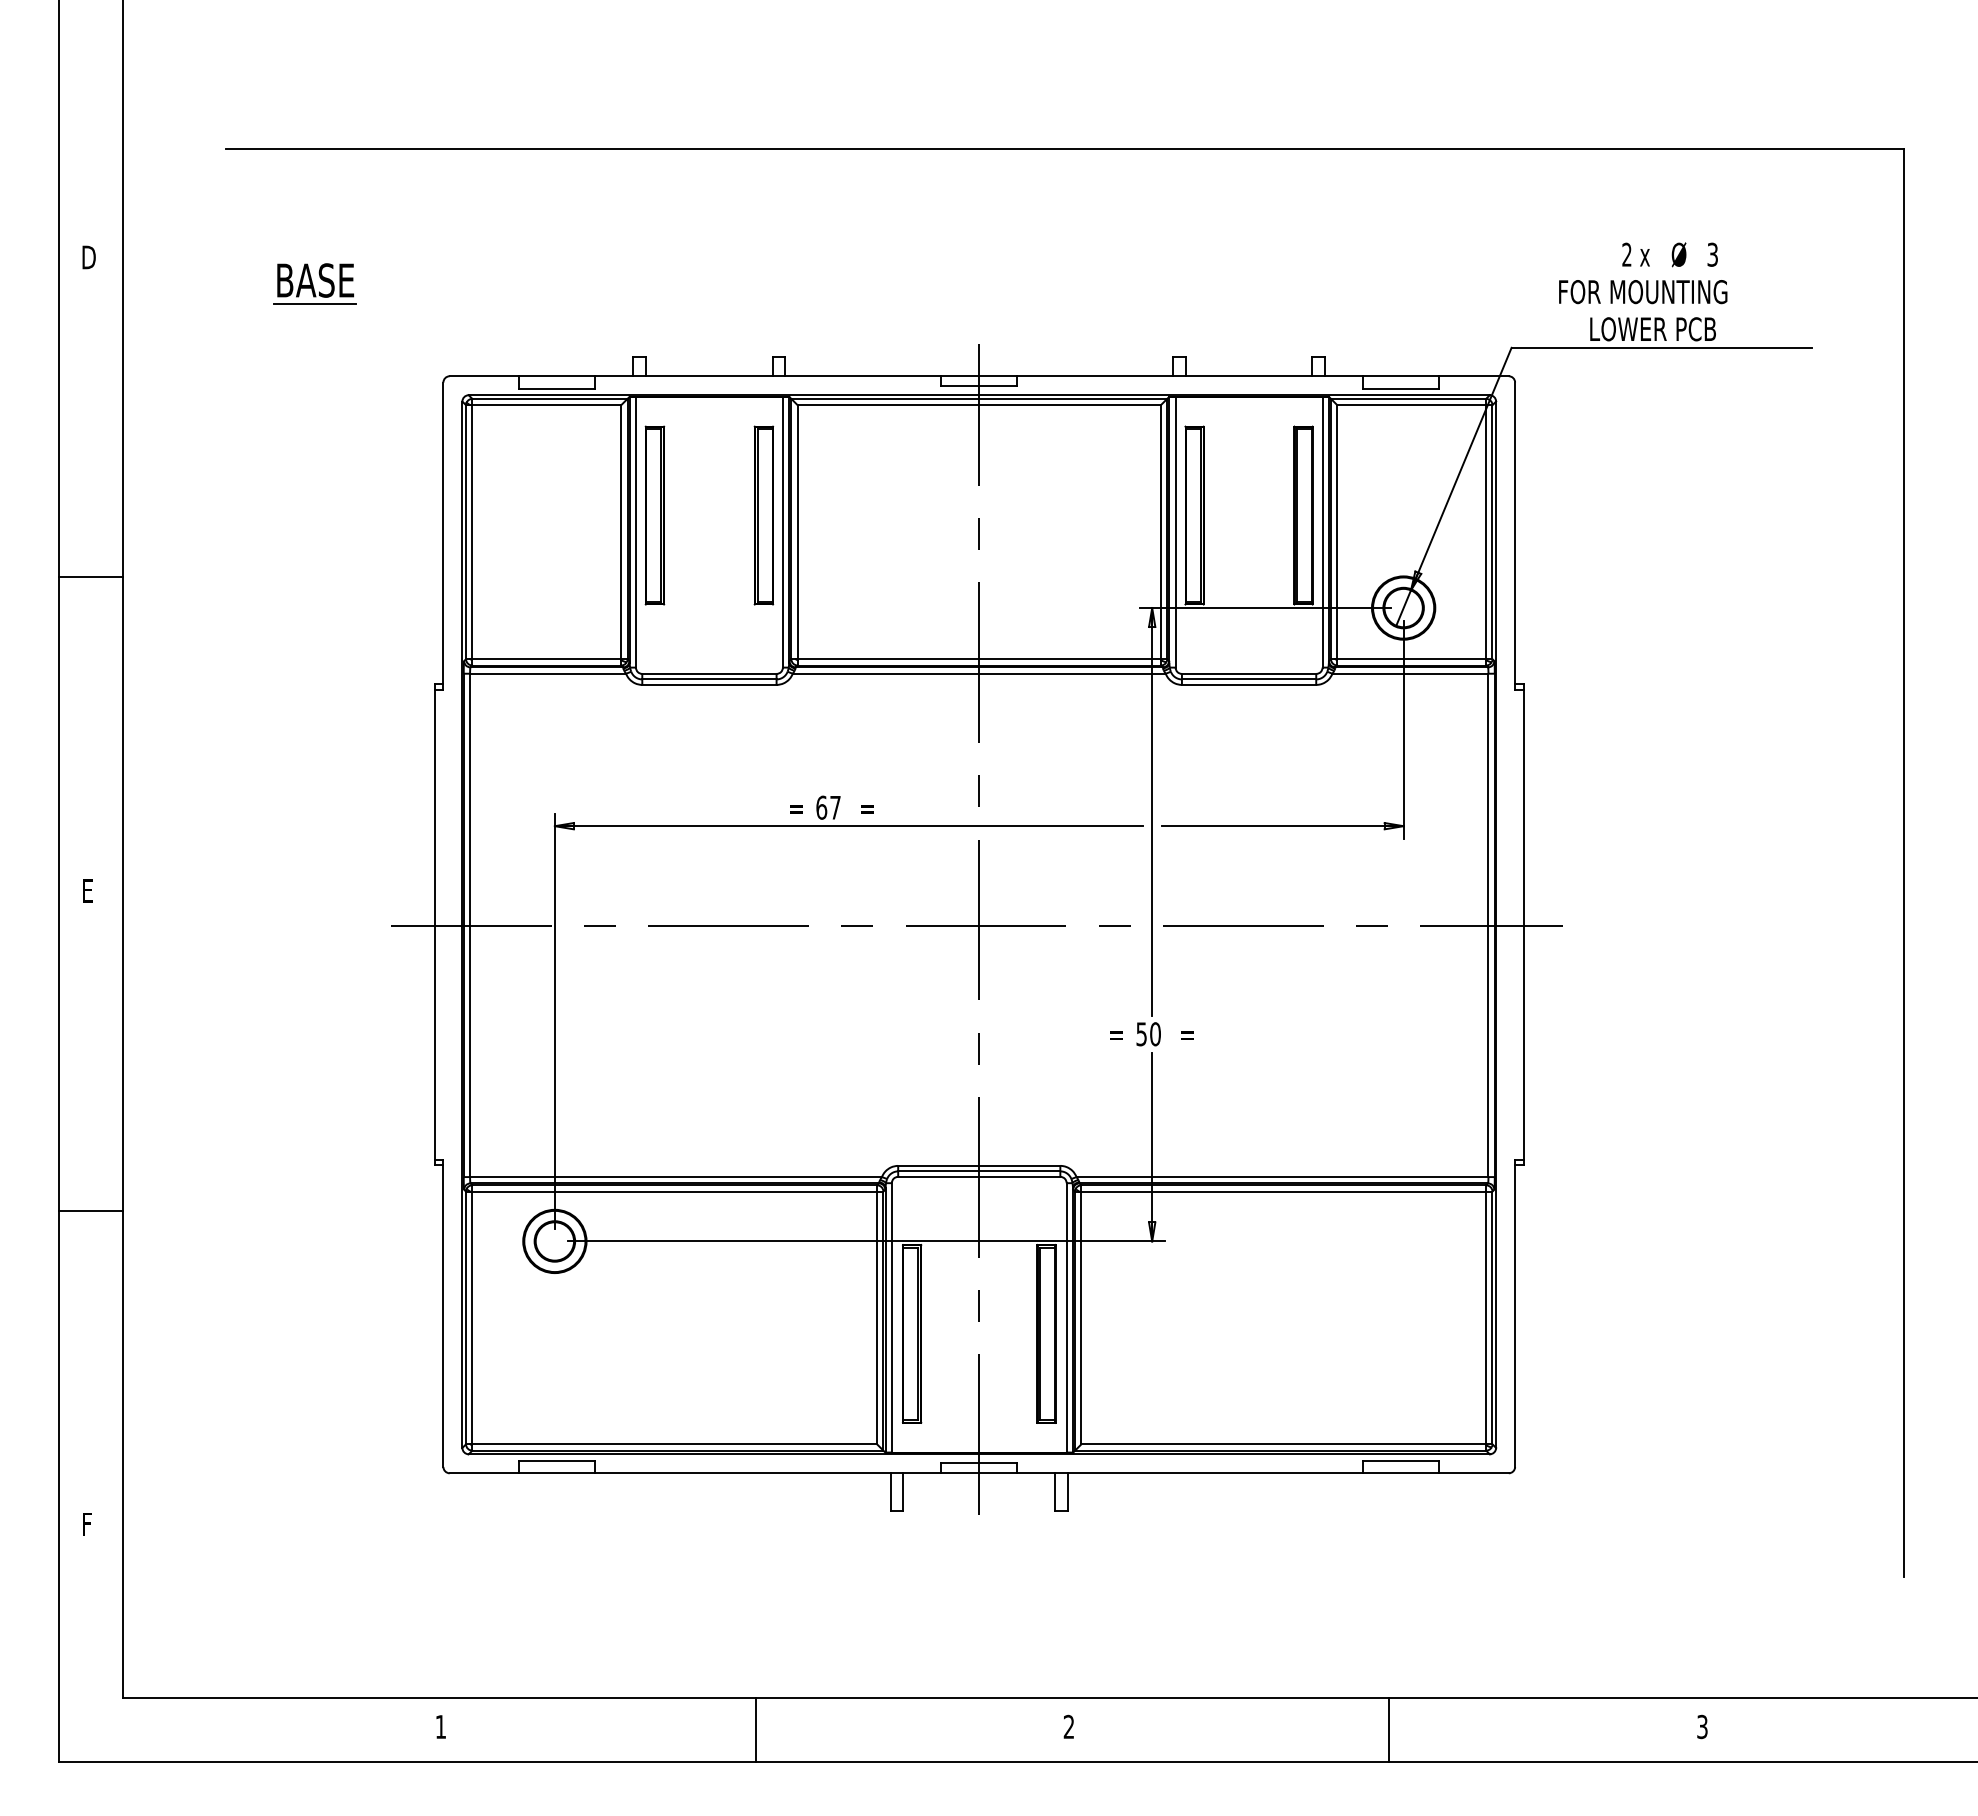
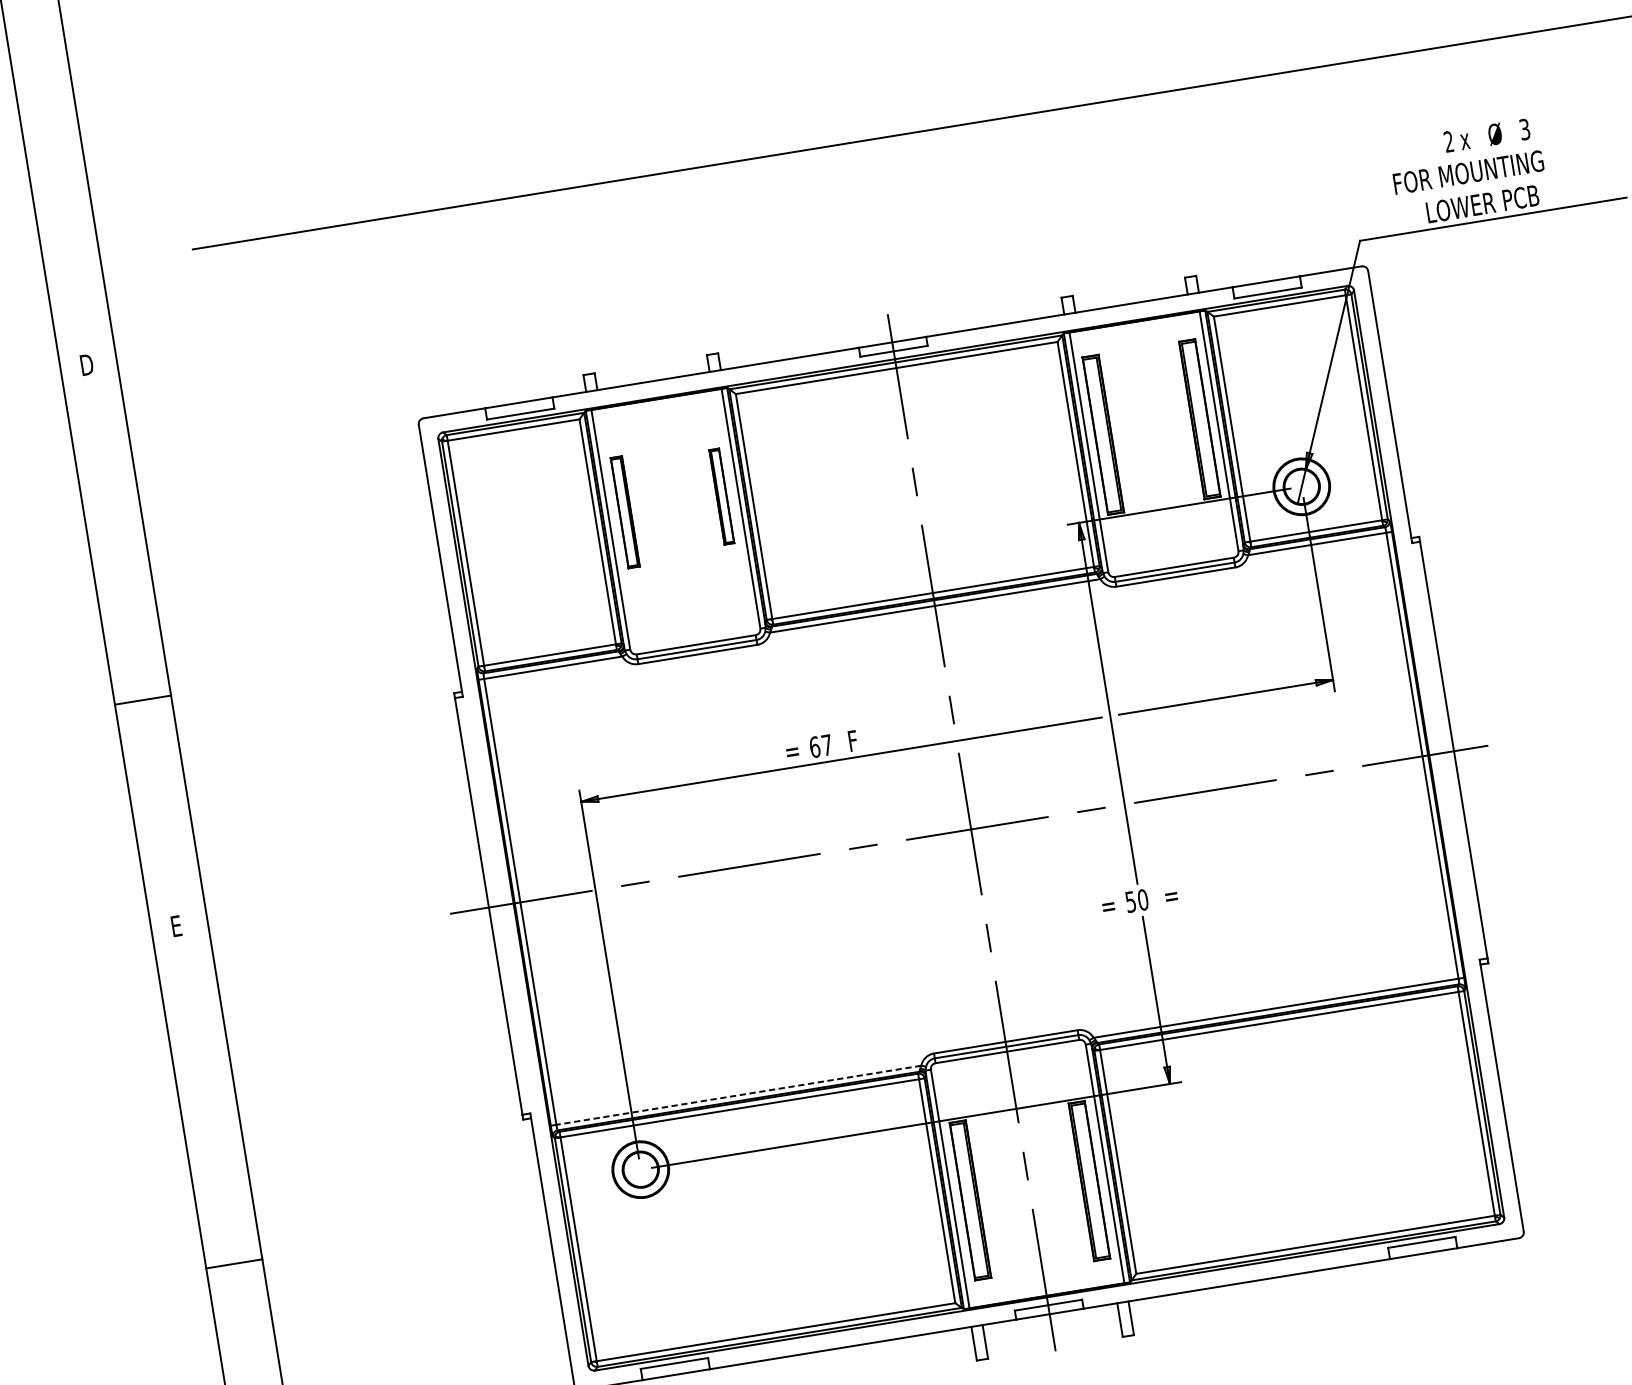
part: (314, 283) -> (290, 355), removed
part: (654, 515) -> (624, 512), size x0.7
part: (763, 515) -> (721, 496), size x0.6
line: (90, 577) -> (142, 700), moved
text: (866, 807) -> (854, 740), = -> F
line: (676, 1177) -> (739, 1095), solid -> dashed
line: (90, 1210) -> (233, 1263), moved

